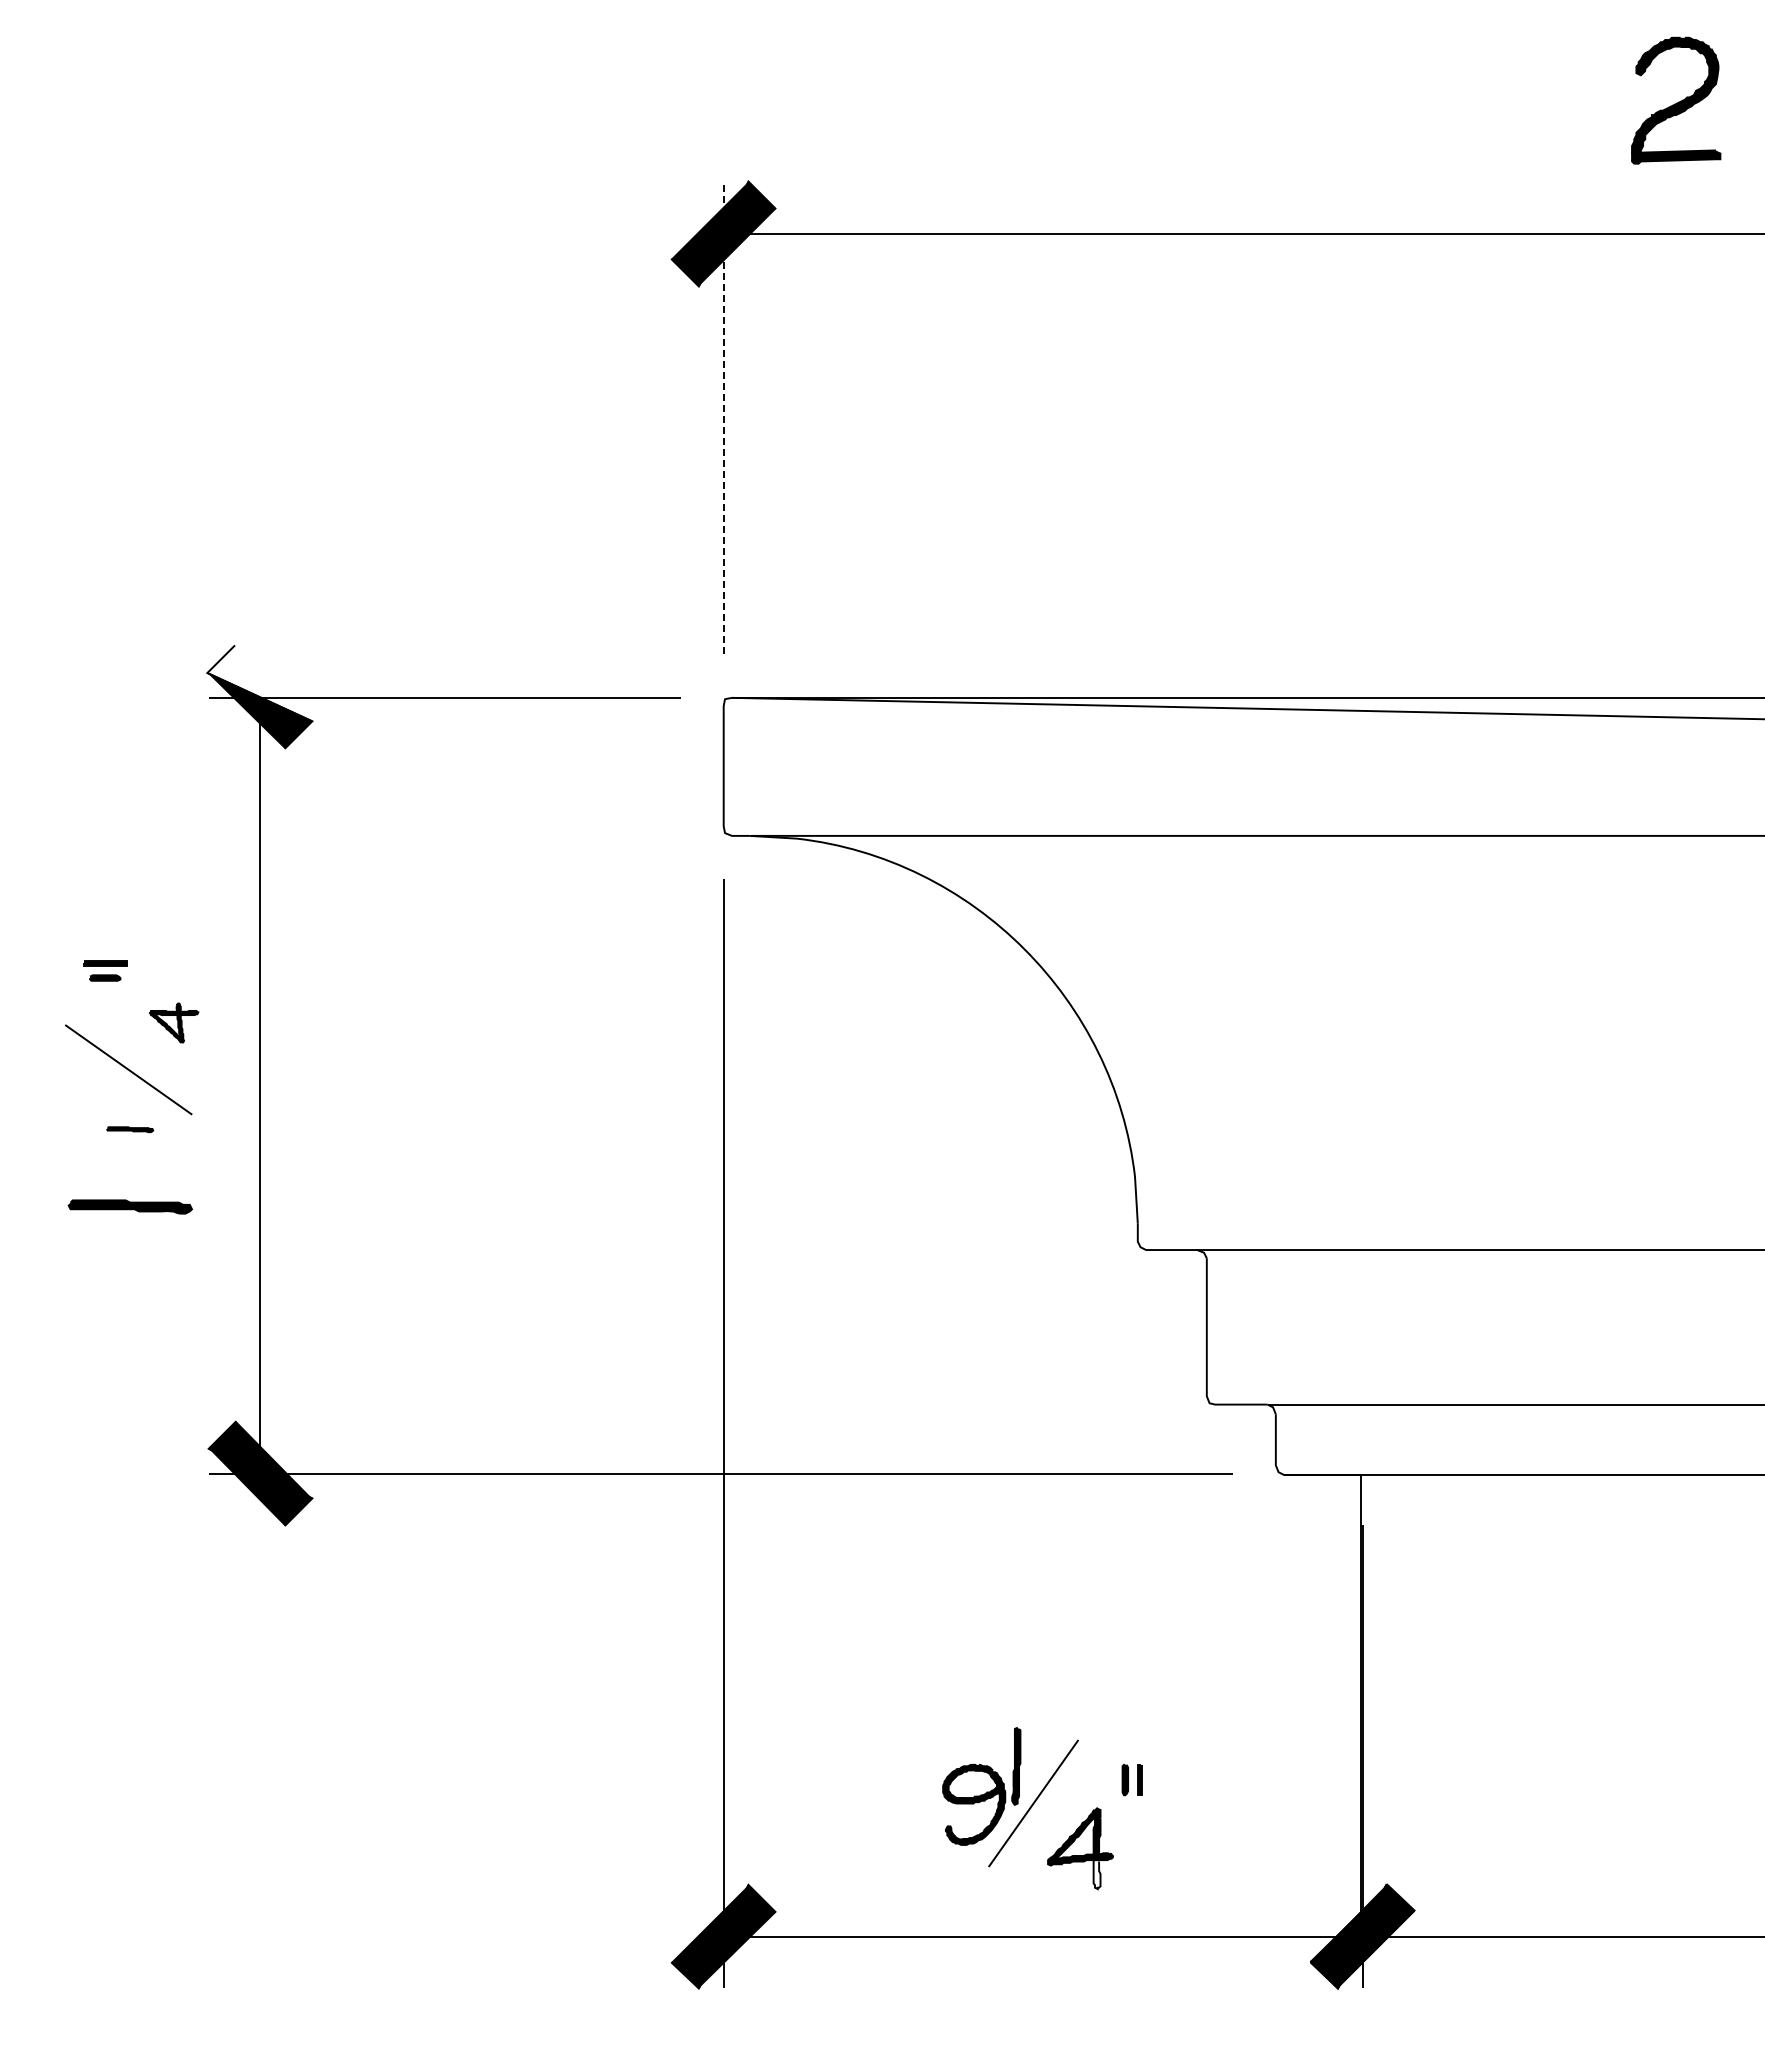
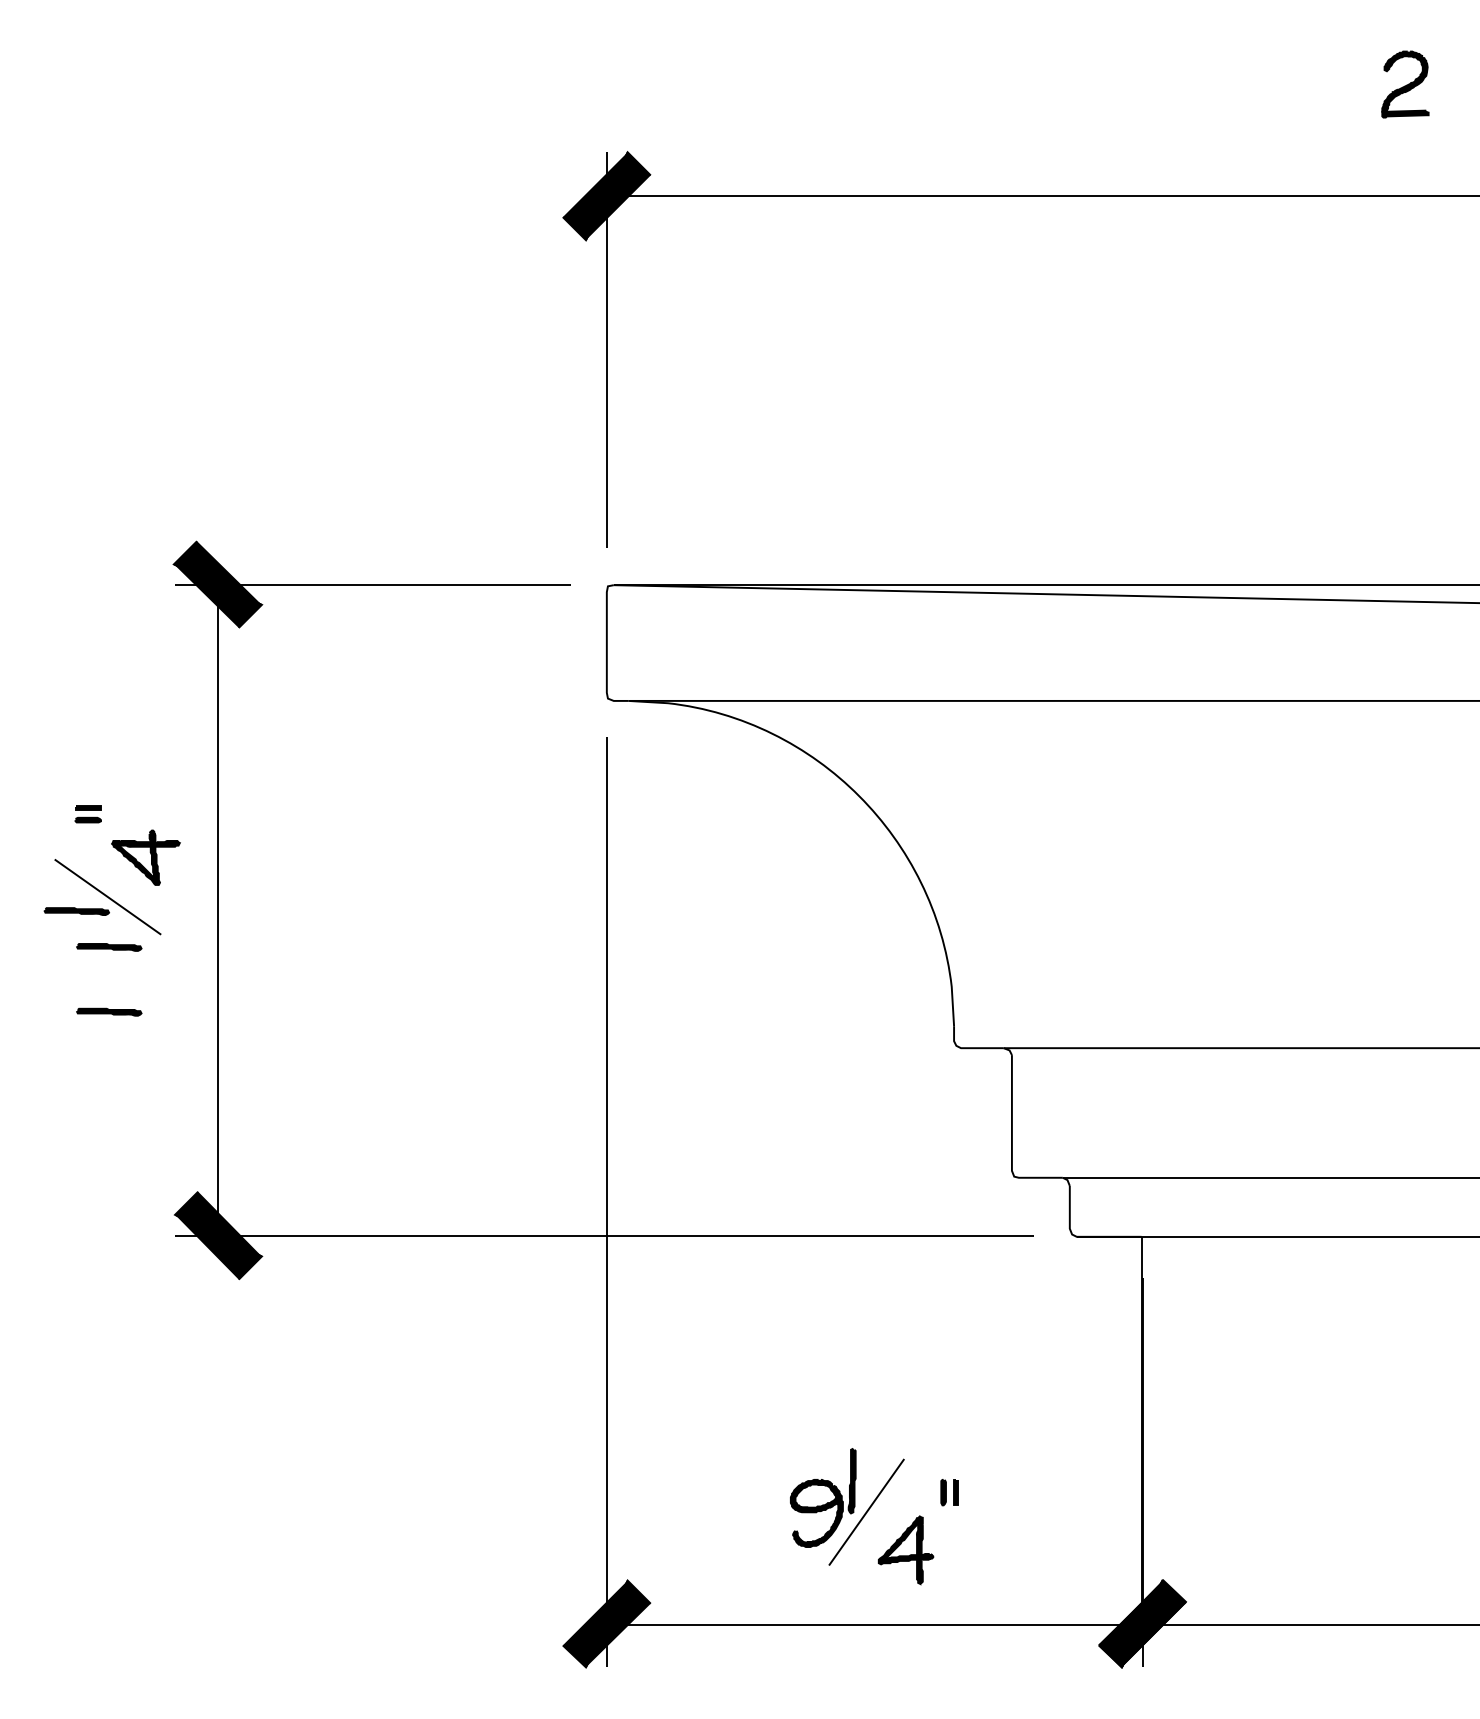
part: (1675, 100) -> (1404, 84), size x0.62
line: (723, 417) -> (606, 350), dashed -> solid
fill: (259, 683) -> (217, 573), added
part: (104, 963) -> (87, 807), size x0.71
part: (173, 1022) -> (145, 857), size x1.67
part: (91, 1087) -> (76, 911), added
part: (129, 1129) -> (108, 947), size x1.67
part: (129, 1207) -> (108, 1012), size x0.62
fill: (1096, 1874) -> (919, 1571), added

